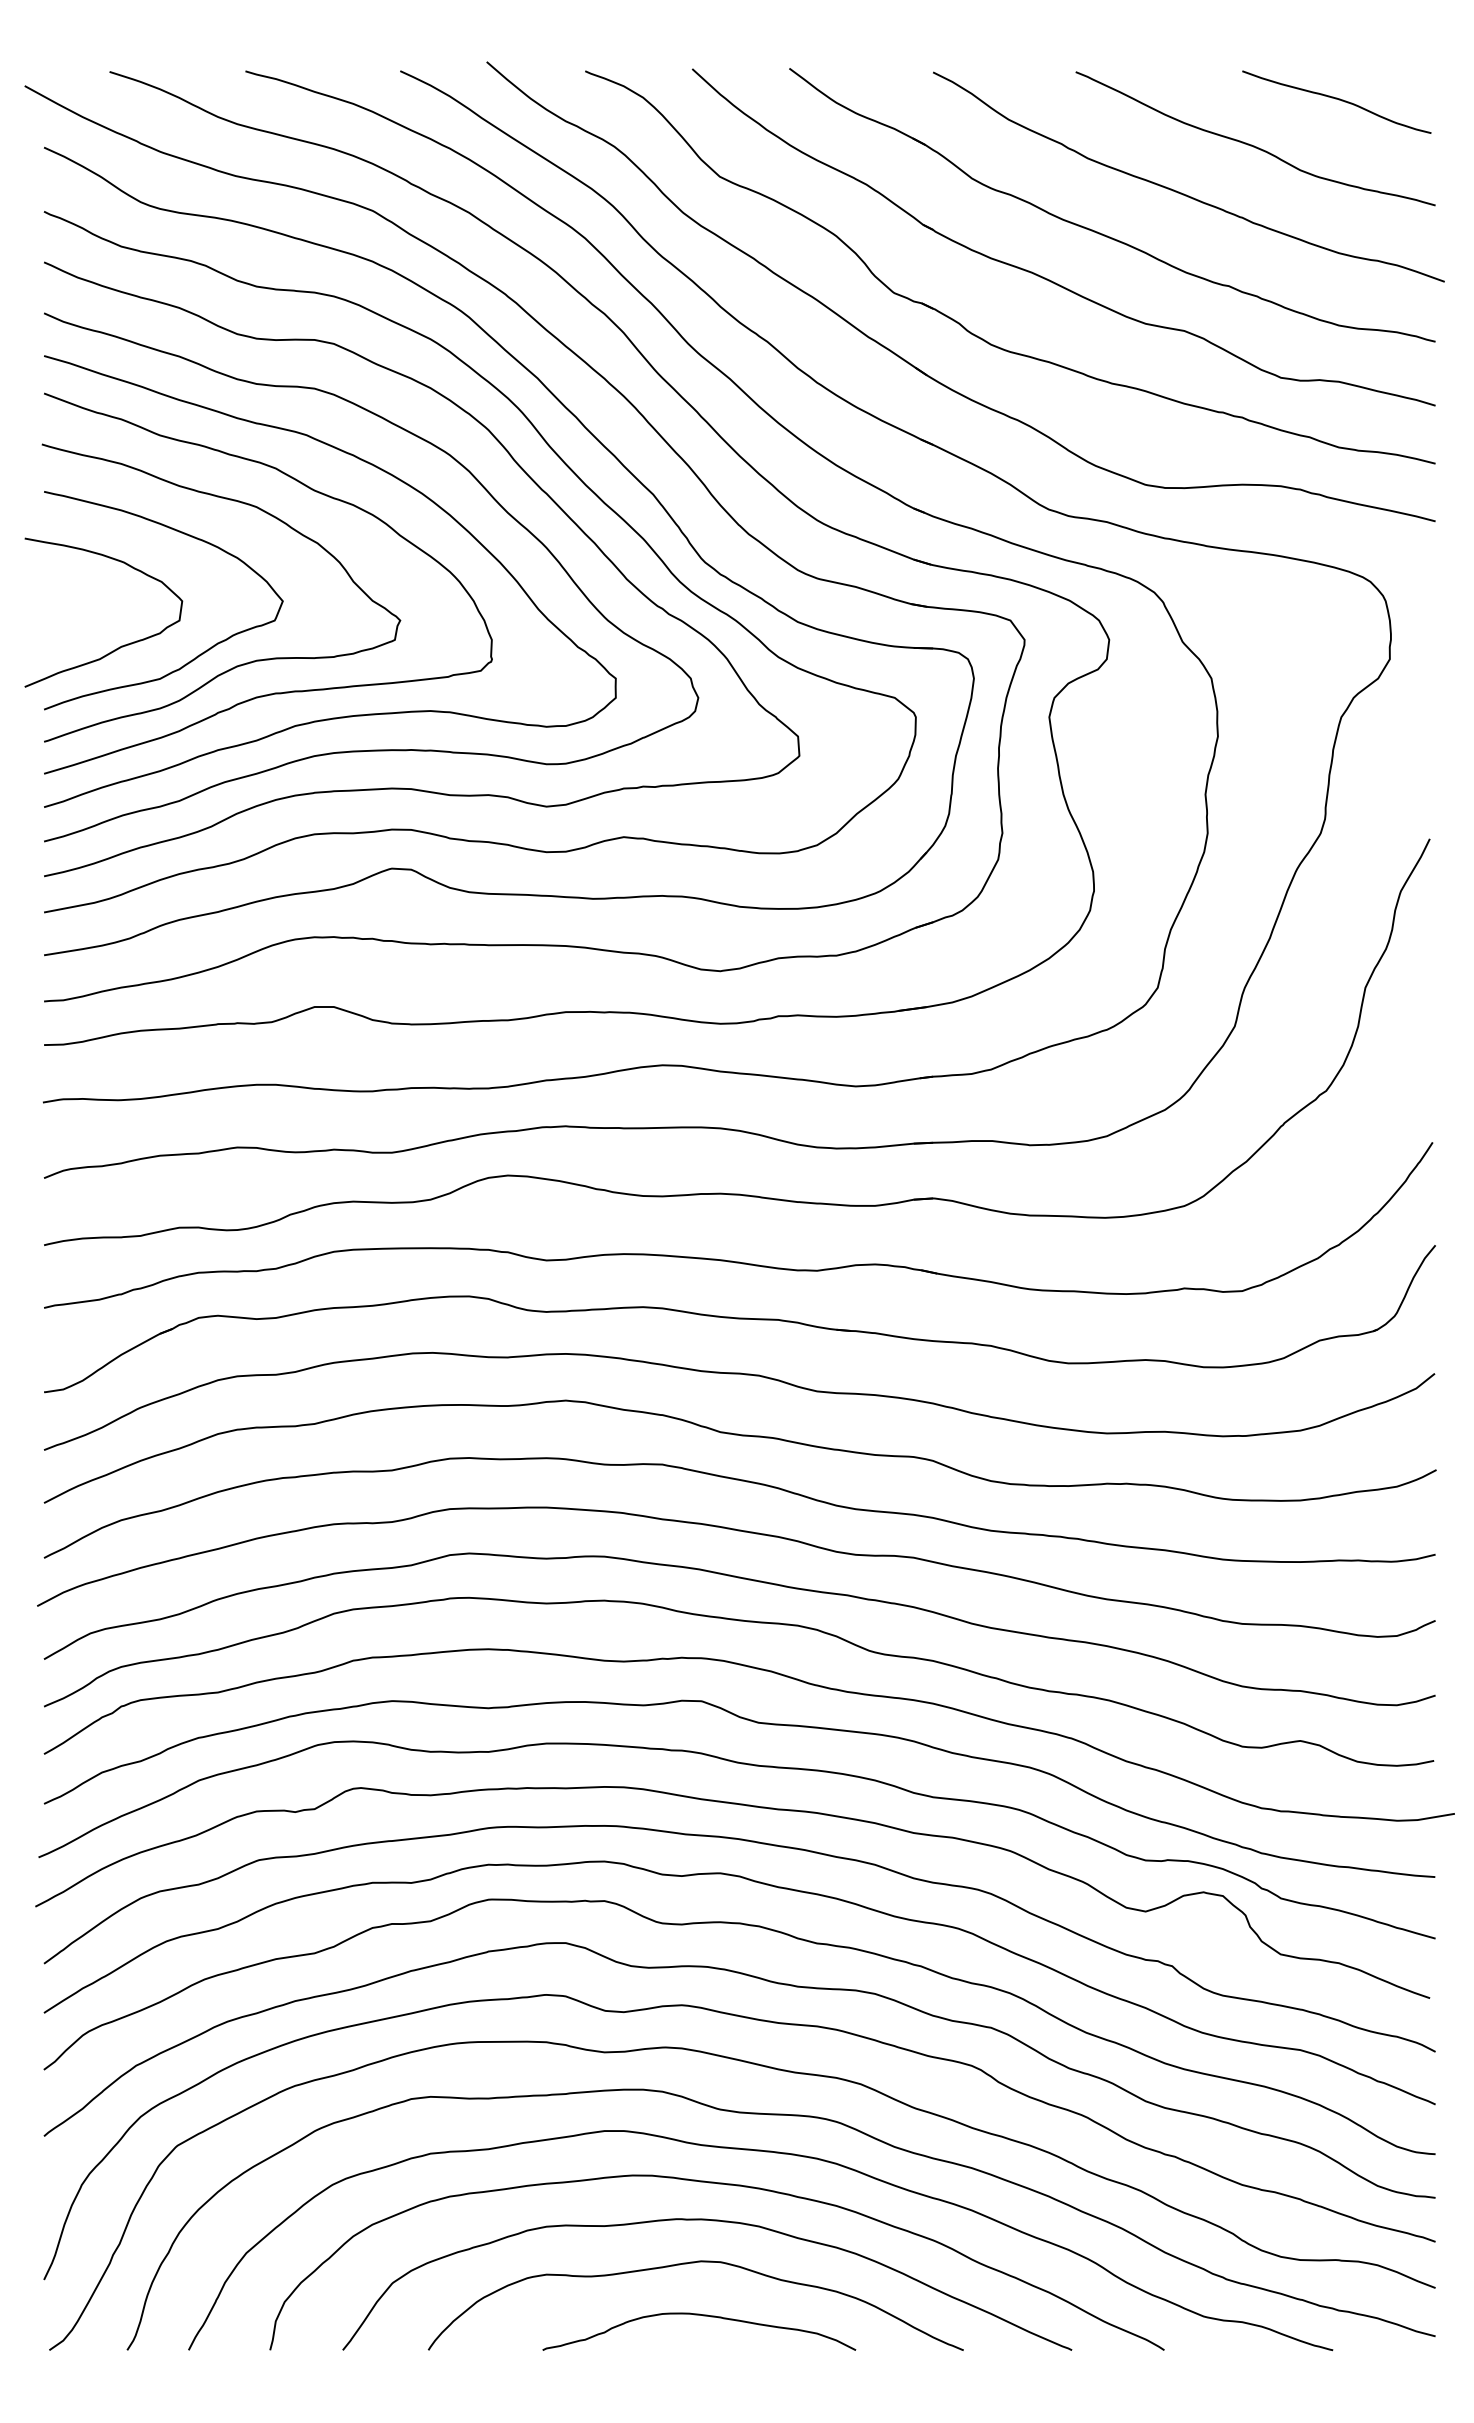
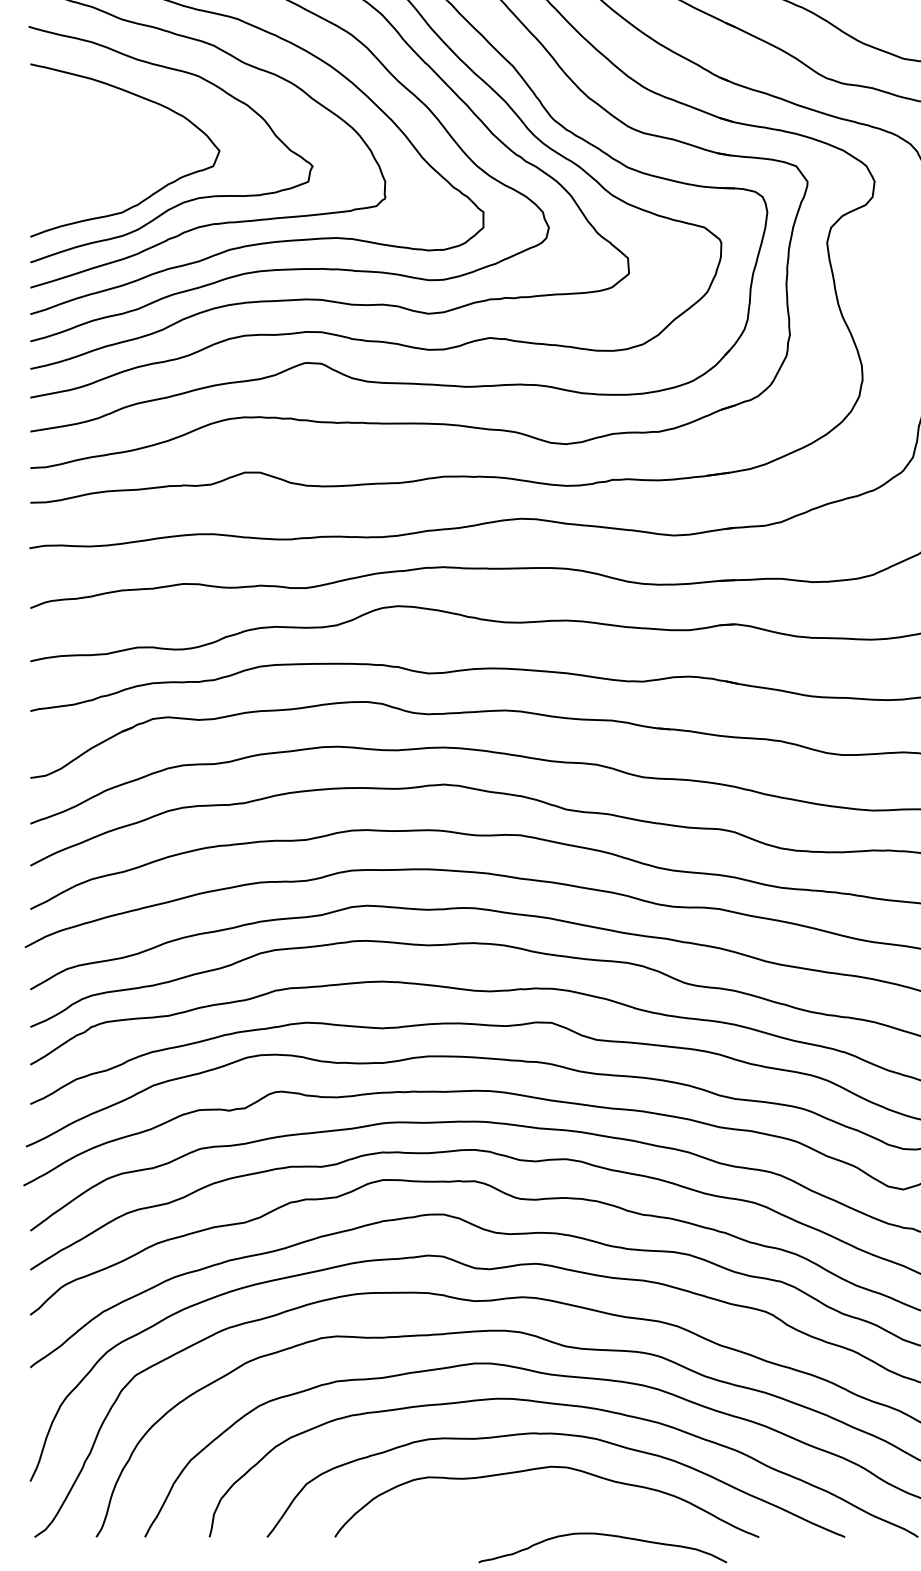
curve: (119, 646) -> (90, 186), removed
curve: (703, 2316) -> (606, 1535), moved

